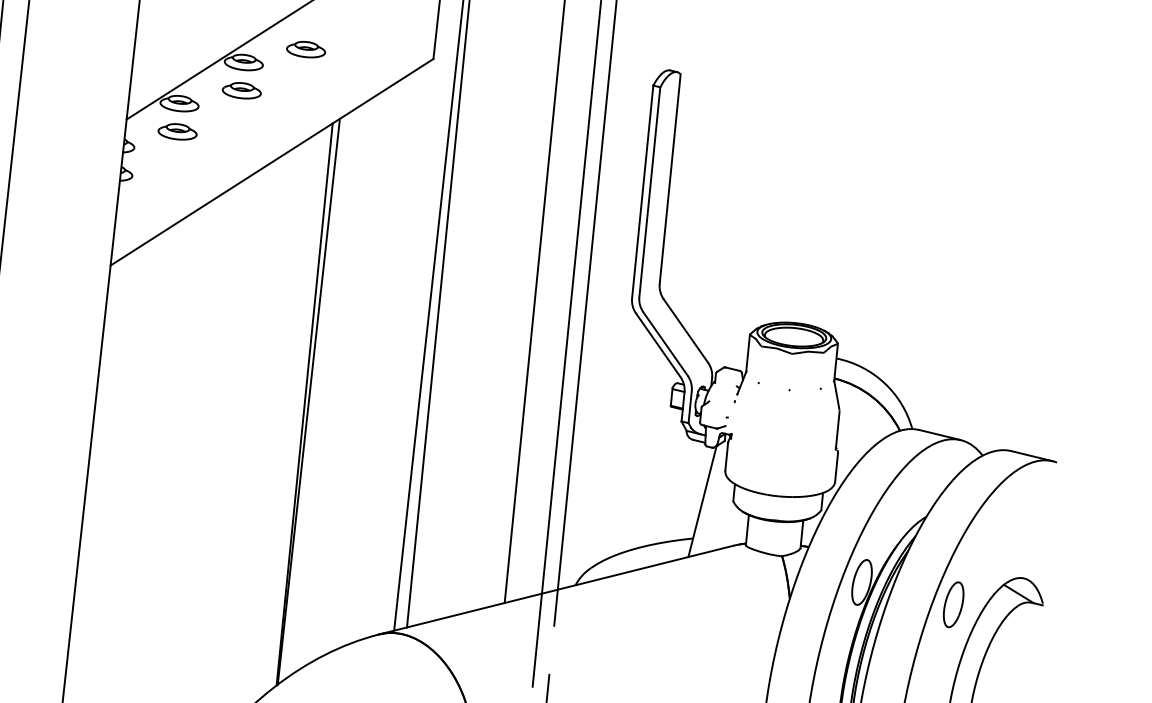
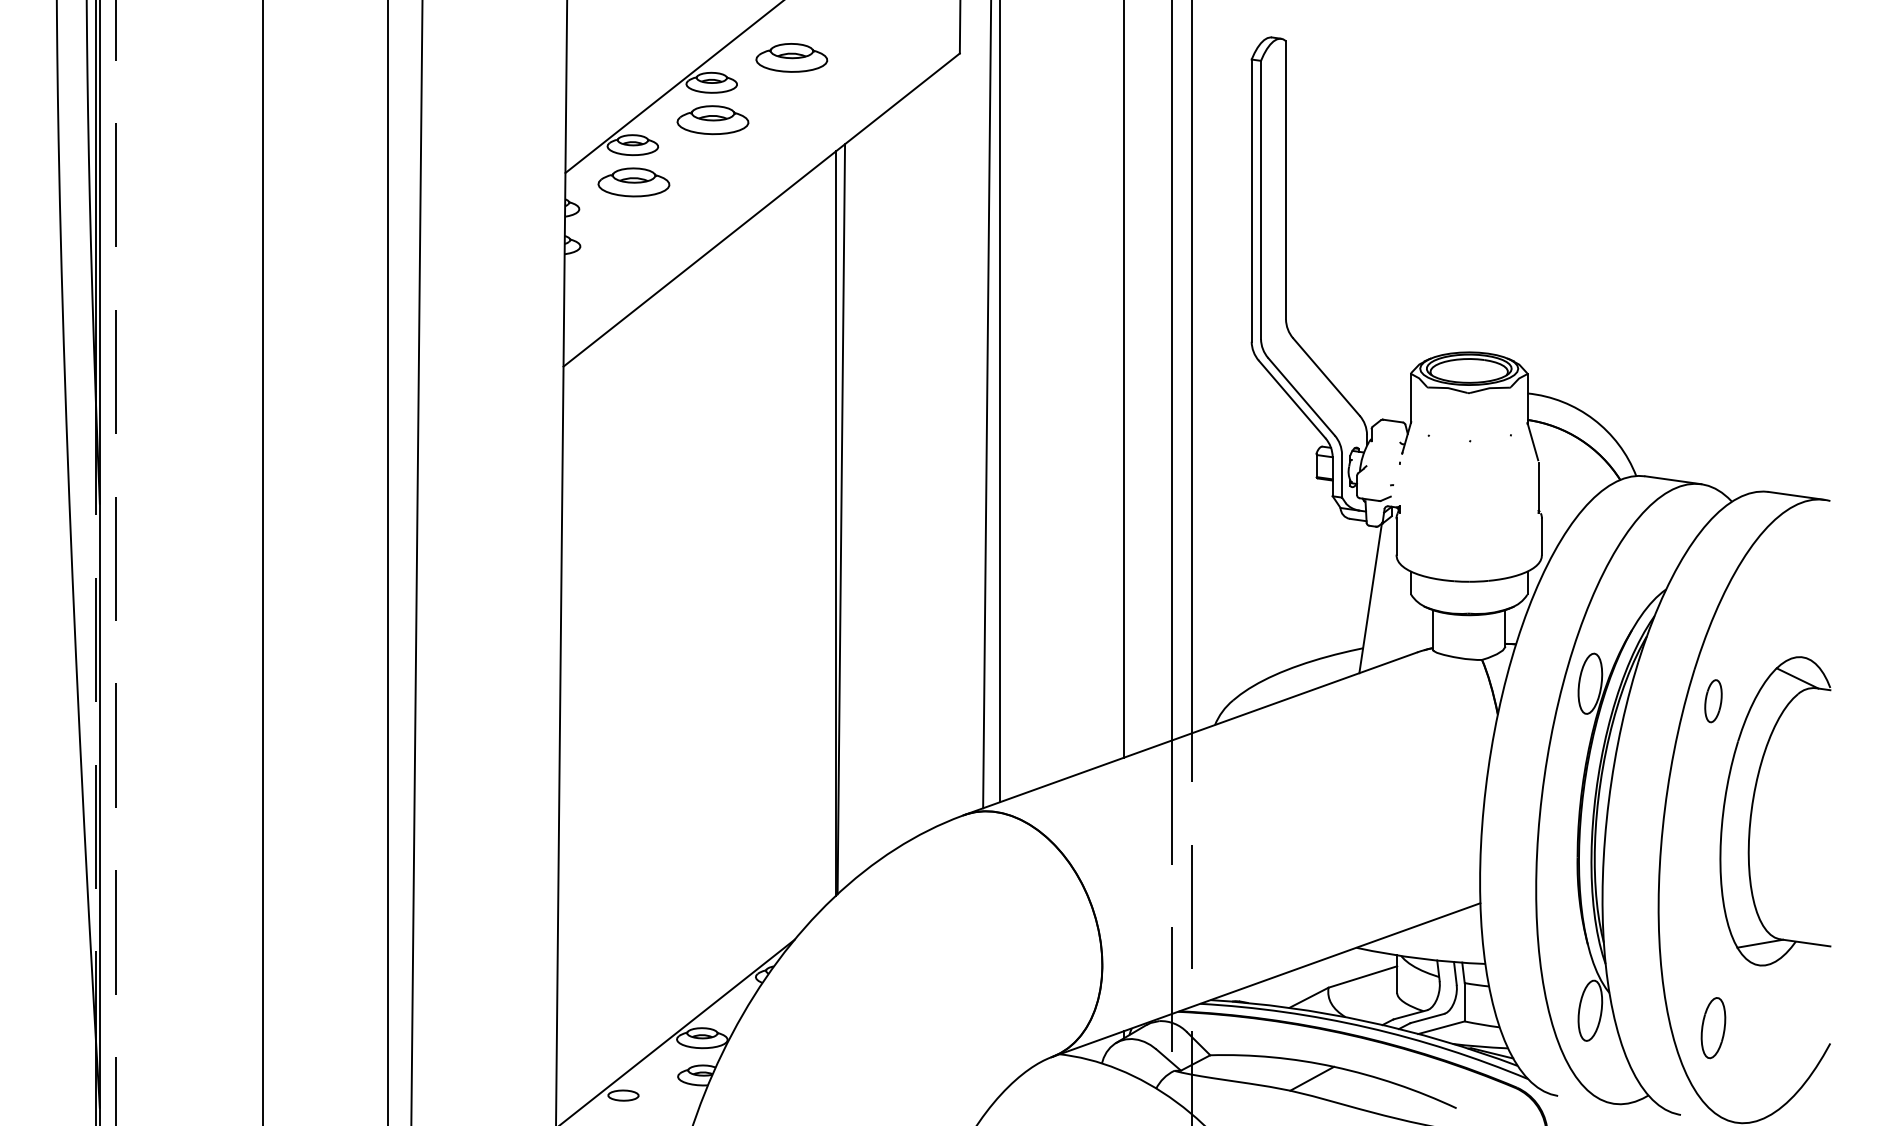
part: (306, 49) -> (791, 57), size x1.4
part: (241, 90) -> (712, 119), size x1.4
part: (177, 131) -> (633, 182), size x1.4
part: (953, 605) -> (1713, 701), size x0.7

